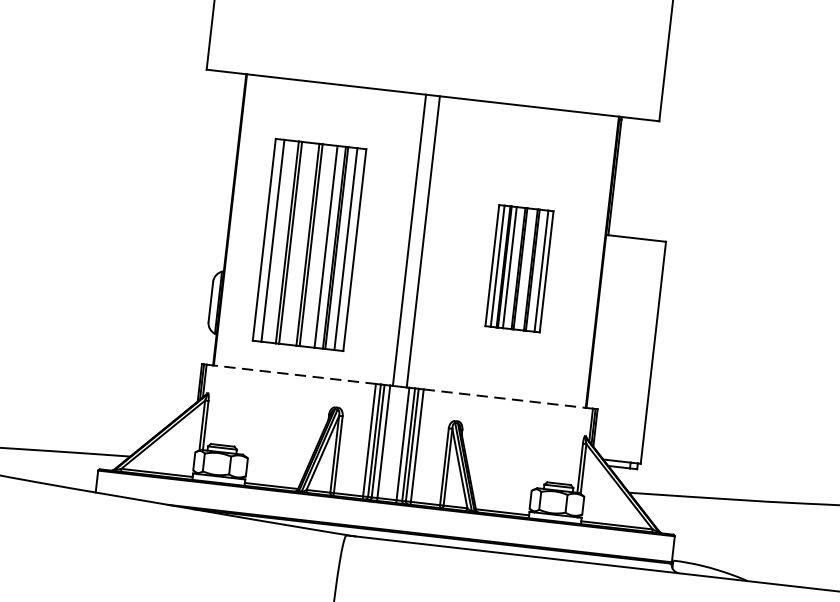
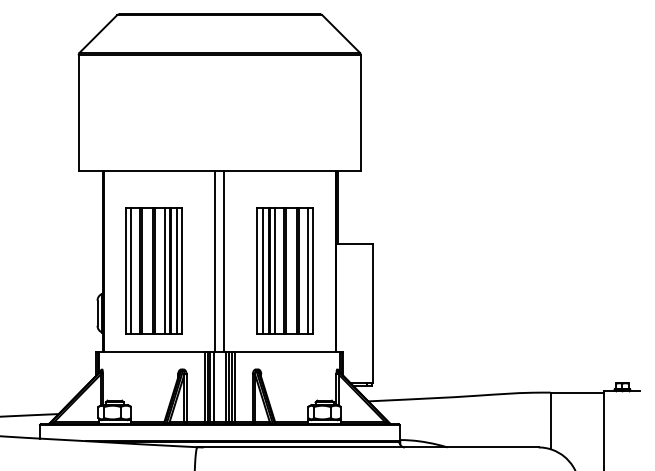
part: (518, 267) -> (284, 270), size x1.67
line: (291, 374) -> (152, 352), dashed -> solid
line: (508, 399) -> (287, 352), dashed -> solid

